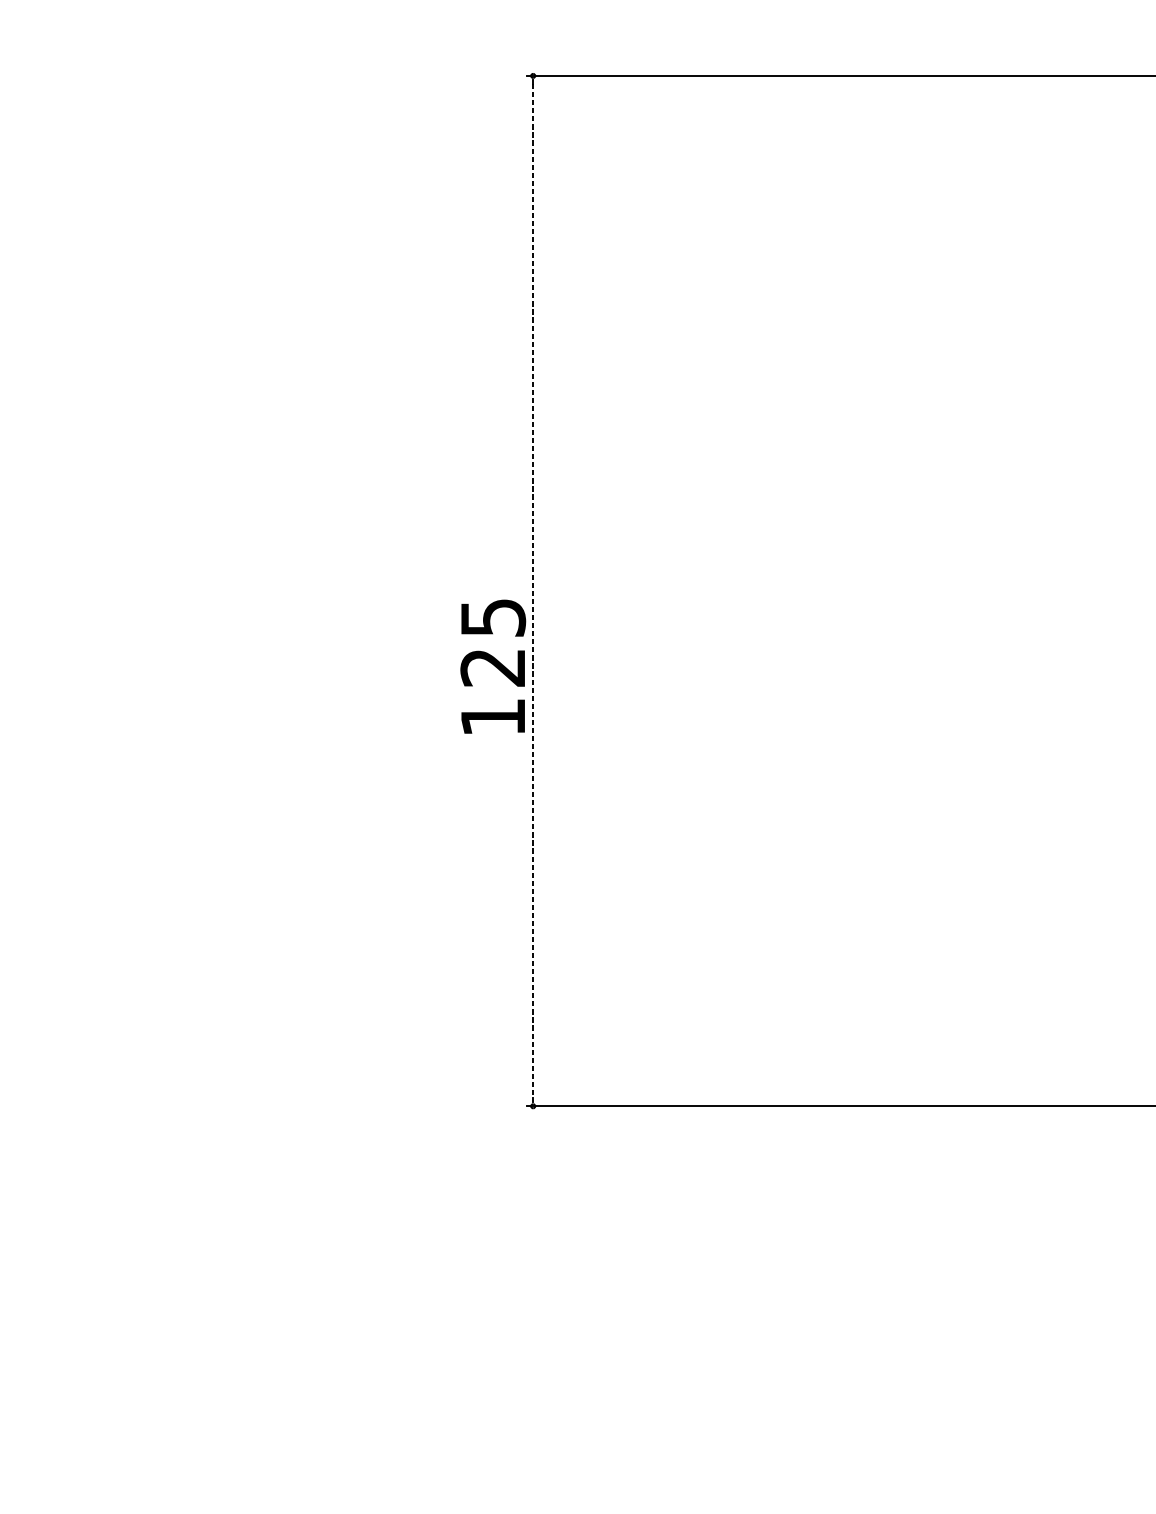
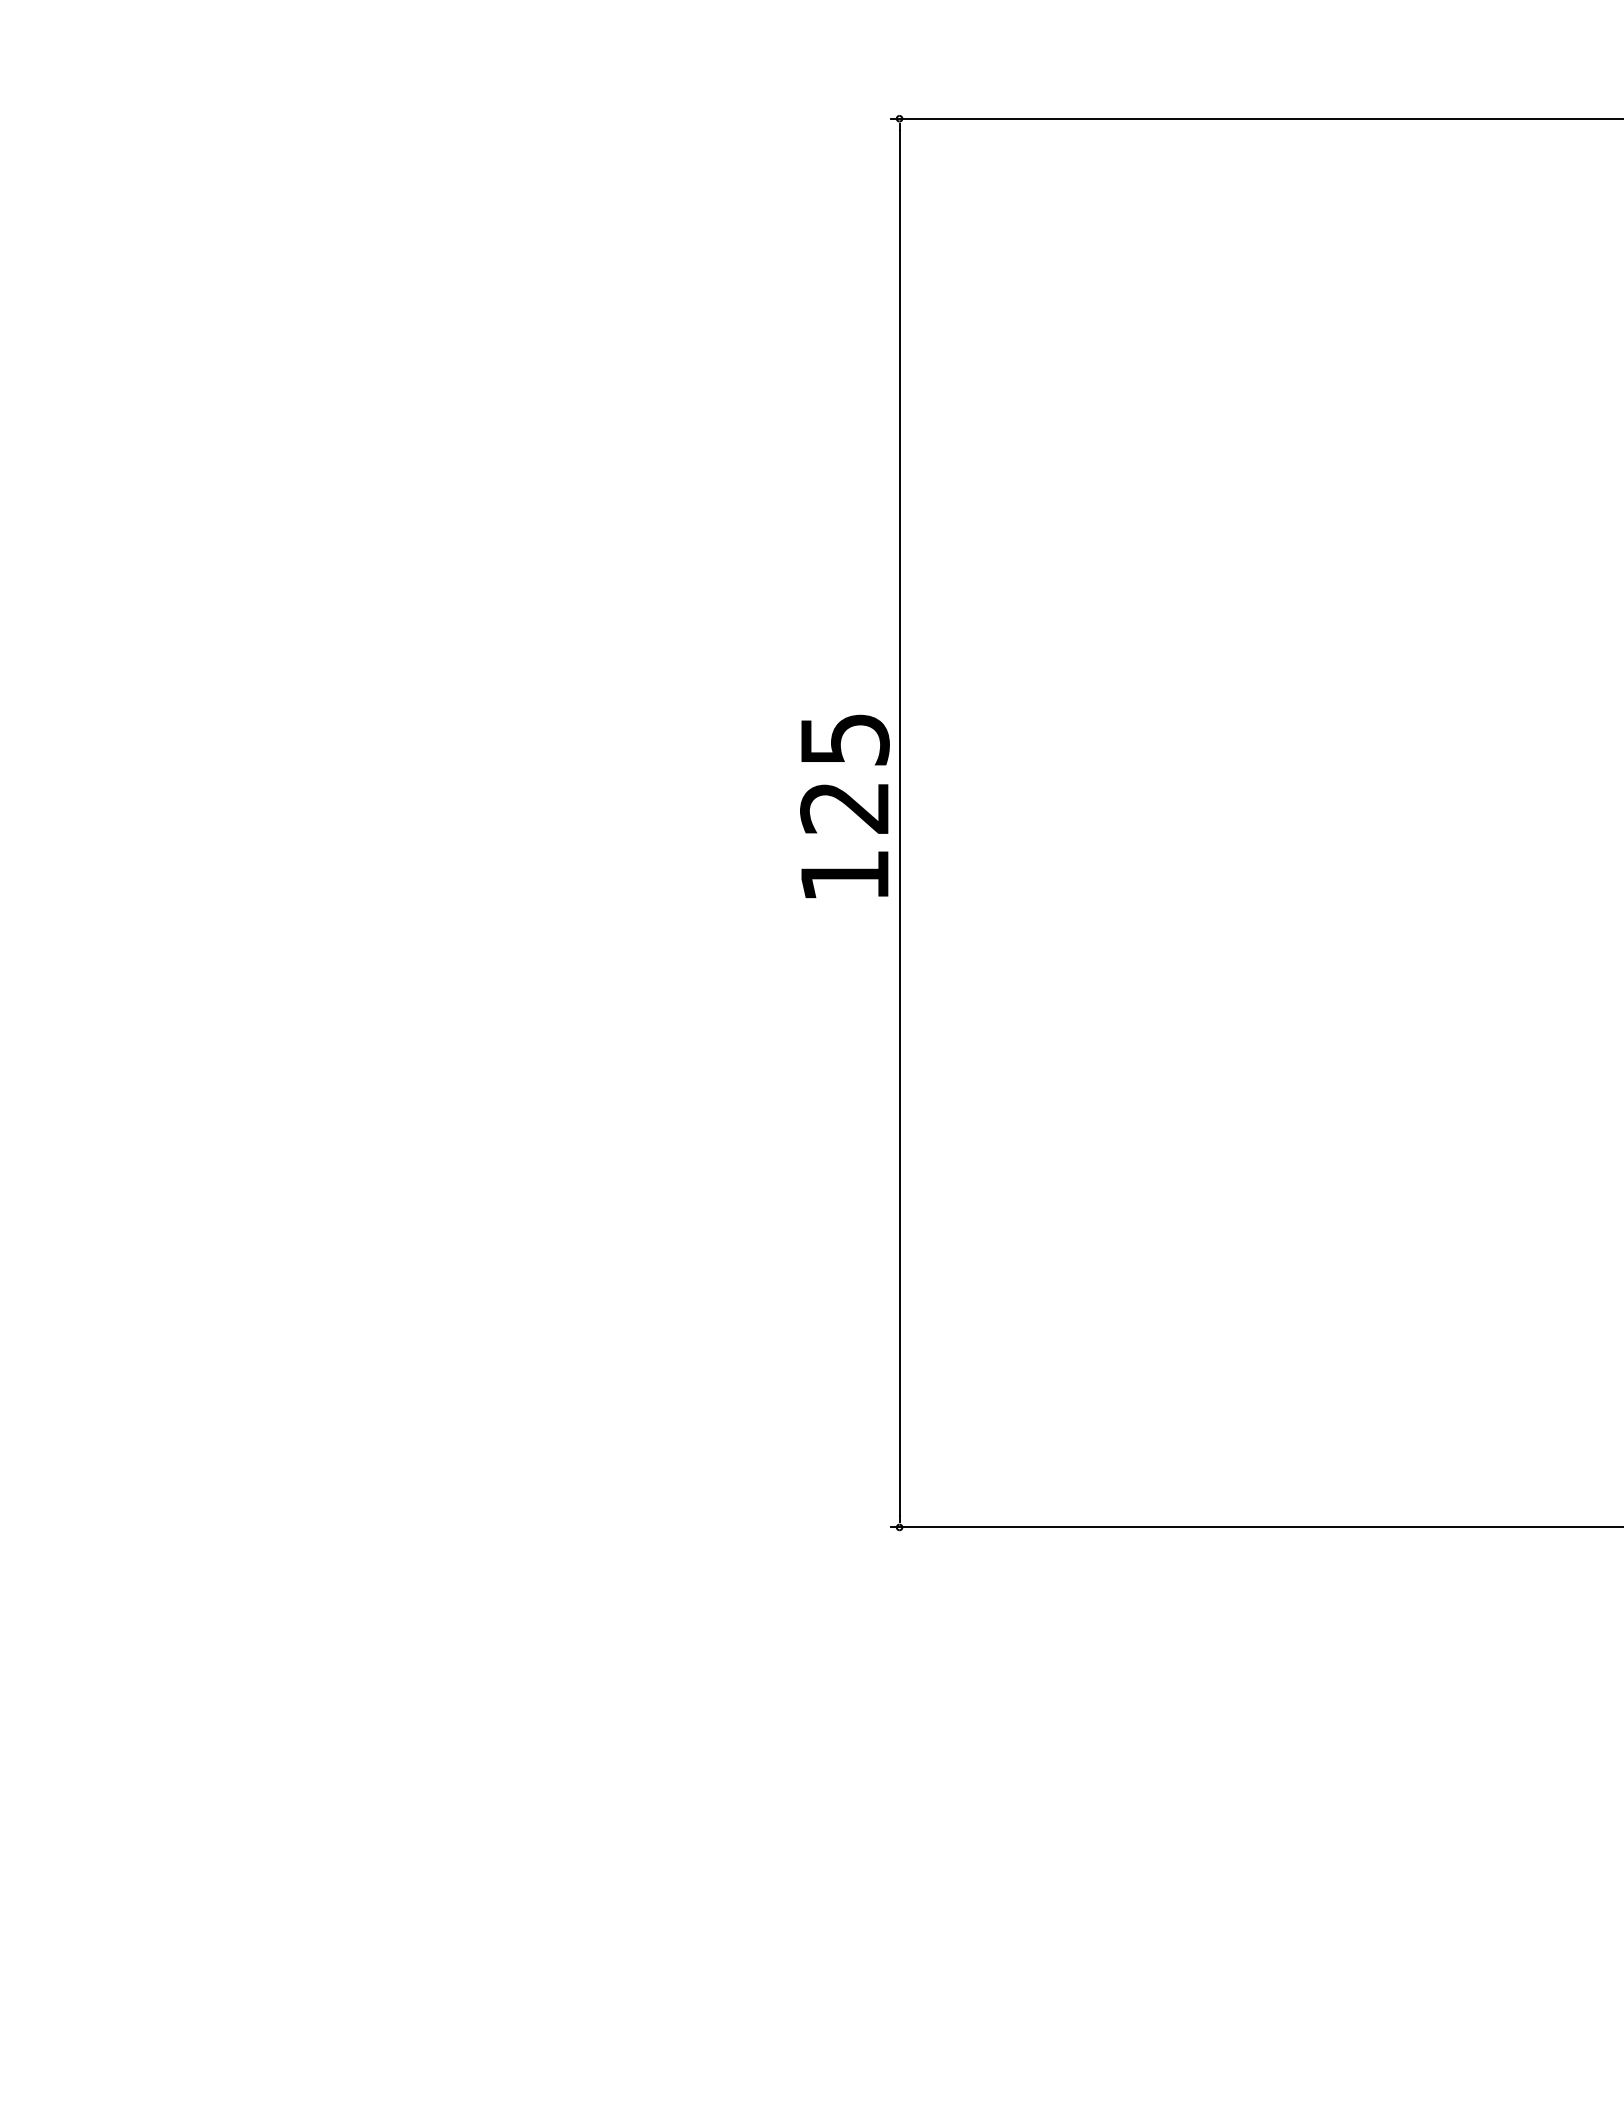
line: (533, 591) -> (899, 823), dashed -> solid
text: (492, 666) -> (844, 806), moved

